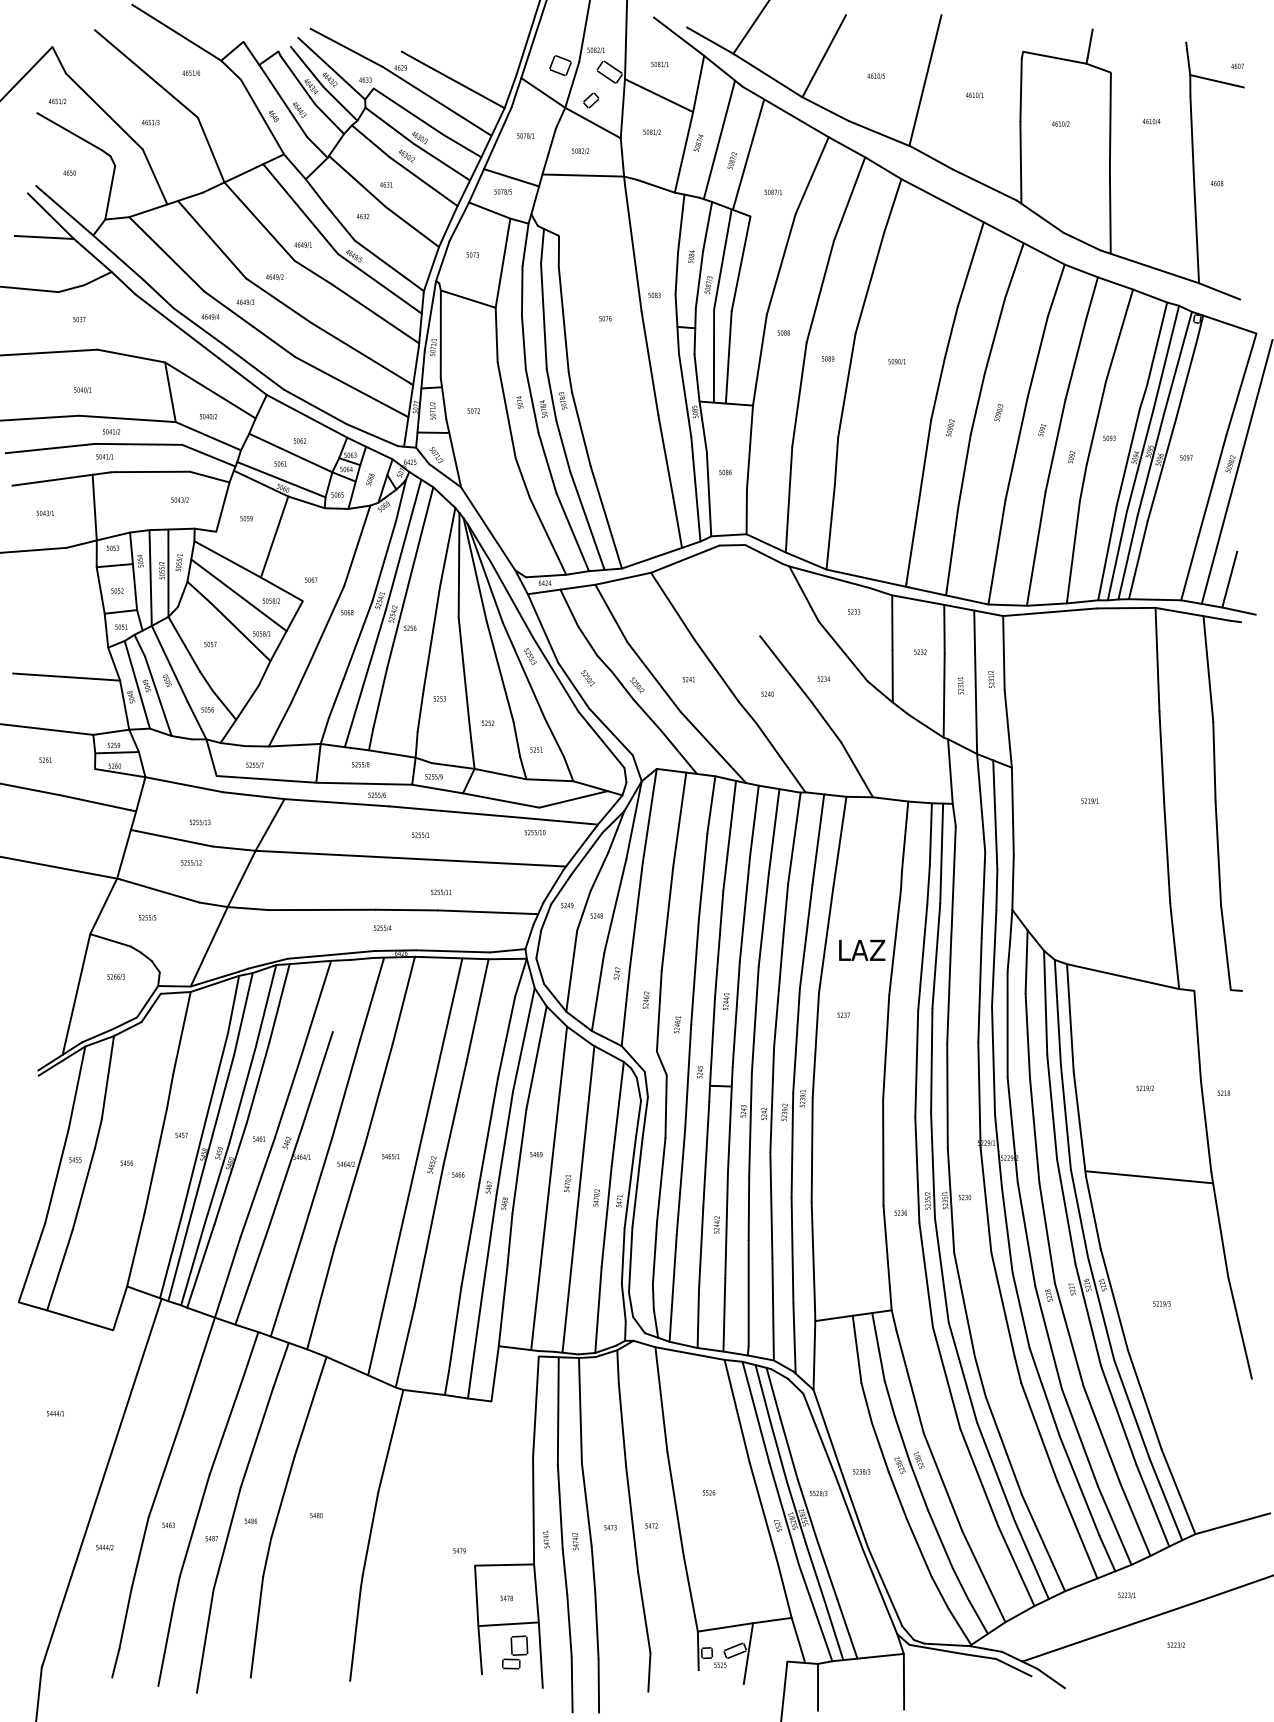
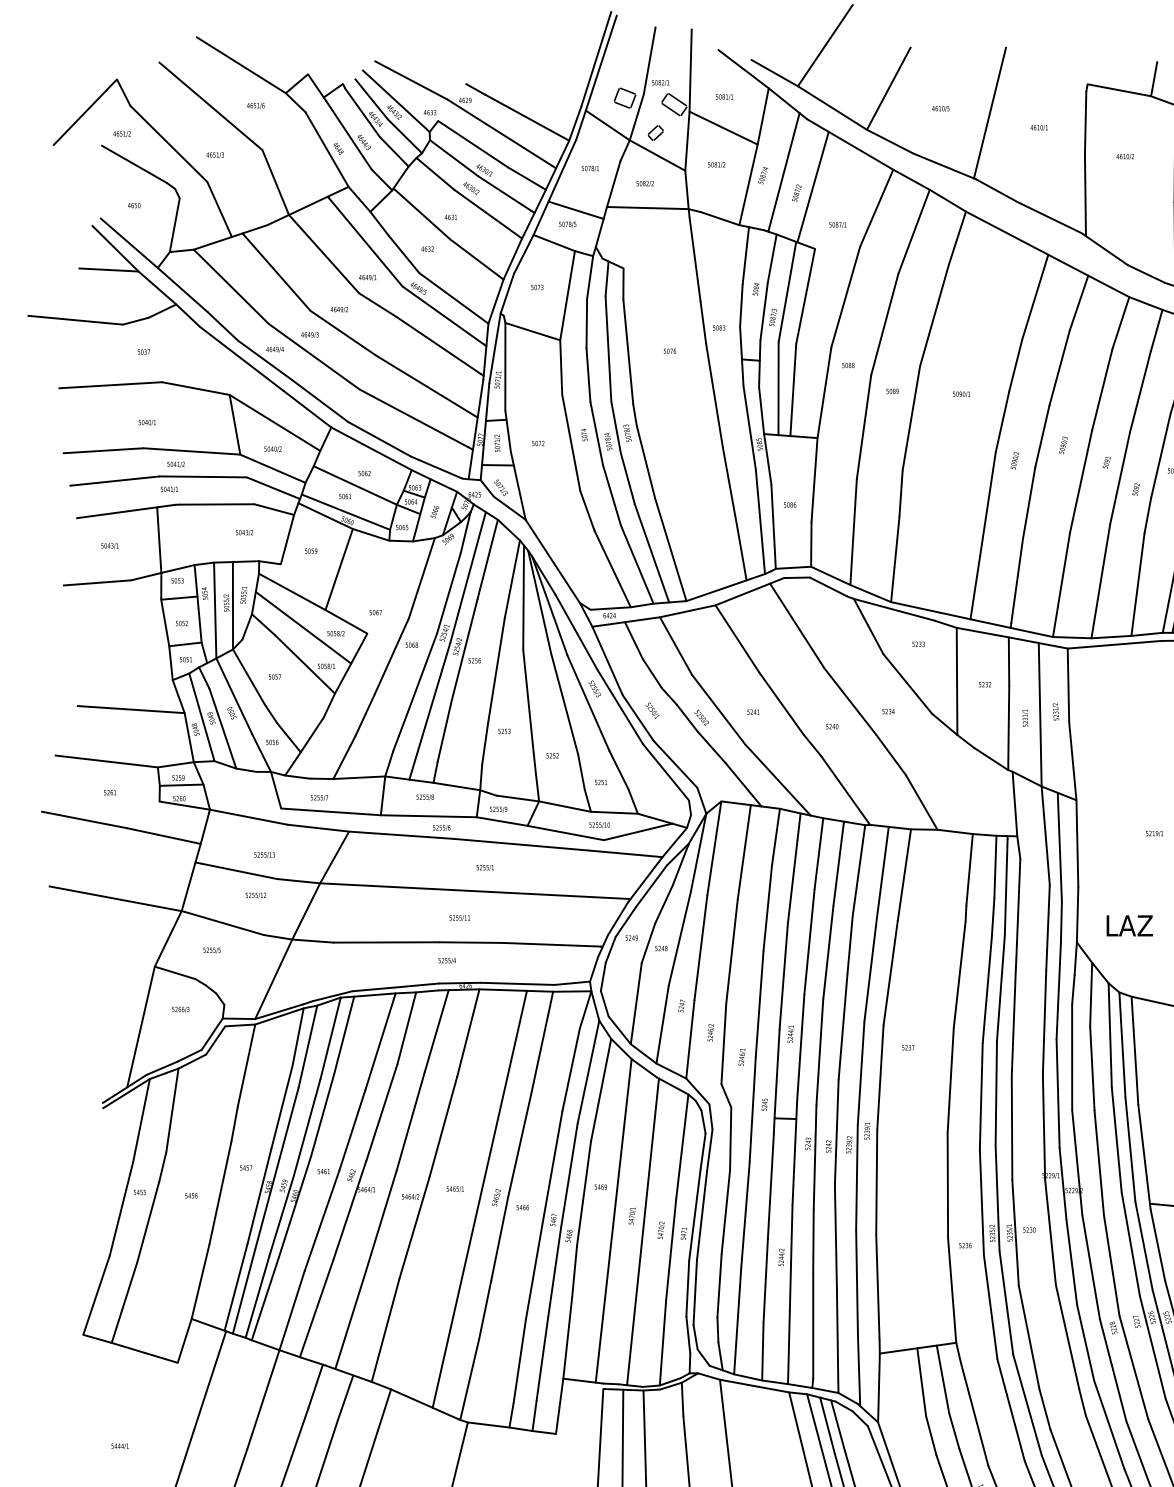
line: (732, 593) -> (797, 626), added
text: (534, 832) -> (599, 825), moved
text: (441, 892) -> (460, 918), moved
text: (862, 949) -> (1130, 925), moved
line: (342, 995) -> (407, 1028), added

